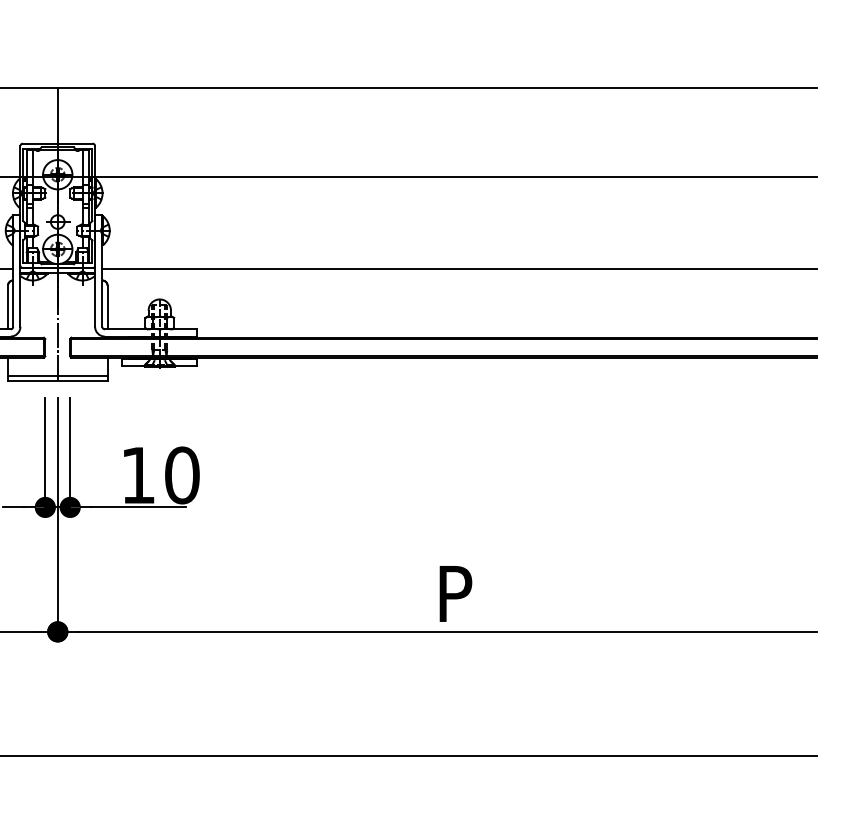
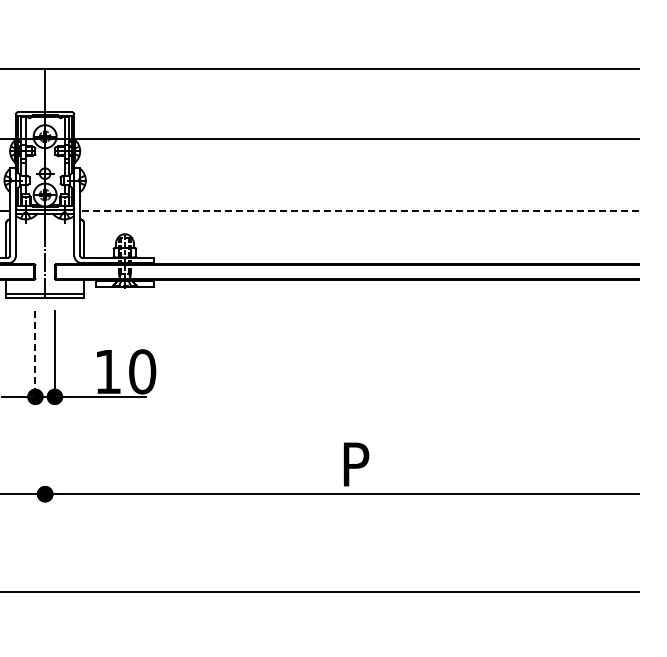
line: (458, 269) -> (358, 210), solid -> dashed
line: (45, 454) -> (35, 355), solid -> dashed
line: (58, 515) -> (45, 403), removed

